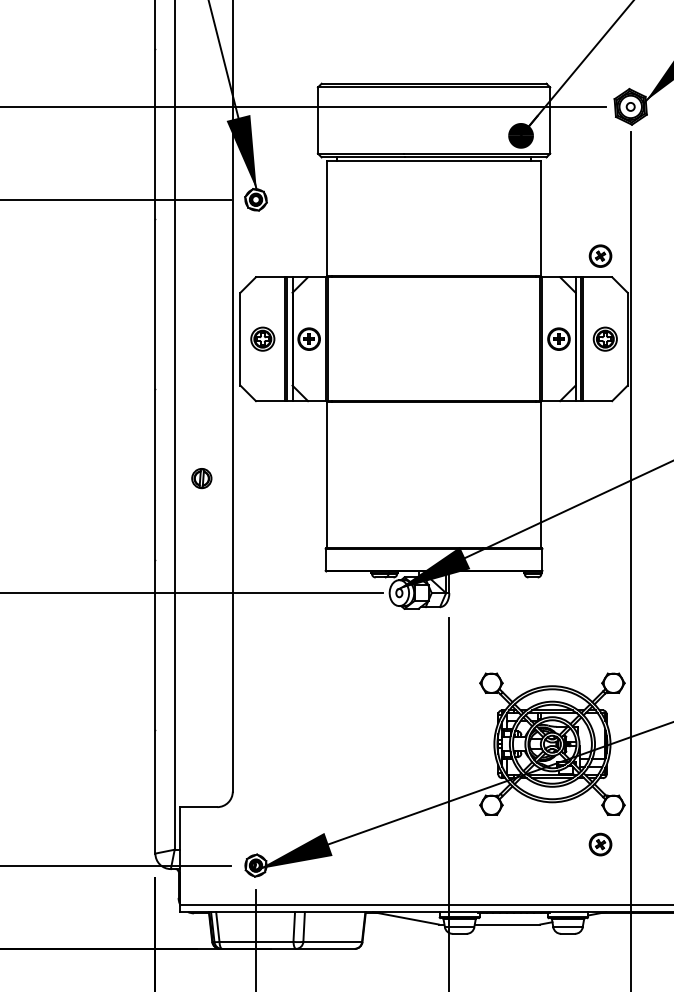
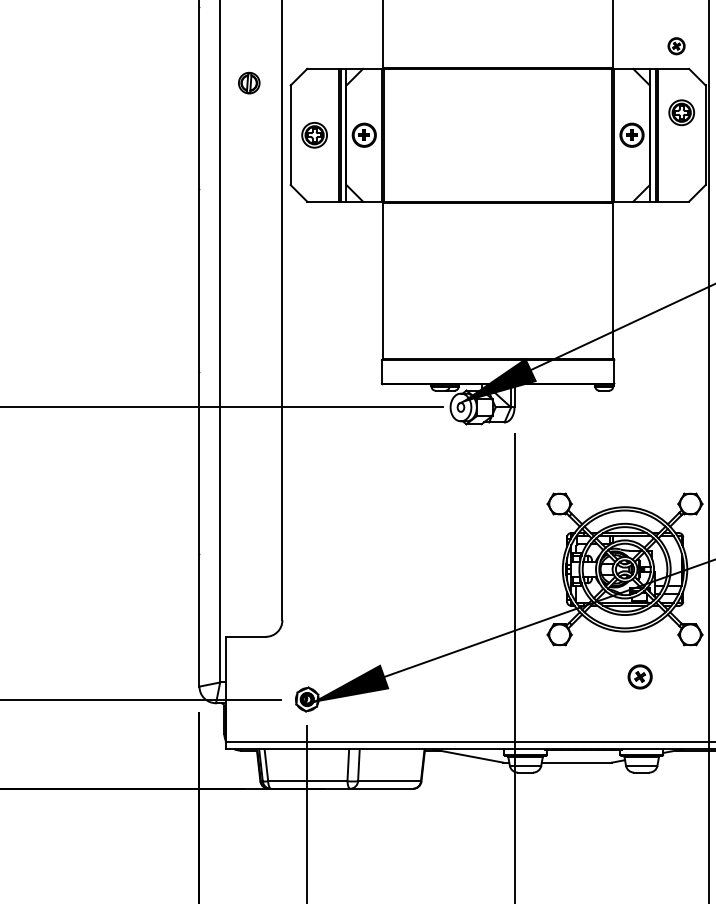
part: (600, 255) -> (676, 45), size x0.7
part: (604, 338) -> (680, 112), moved
part: (201, 478) -> (248, 83), moved
part: (600, 844) -> (640, 676), moved

